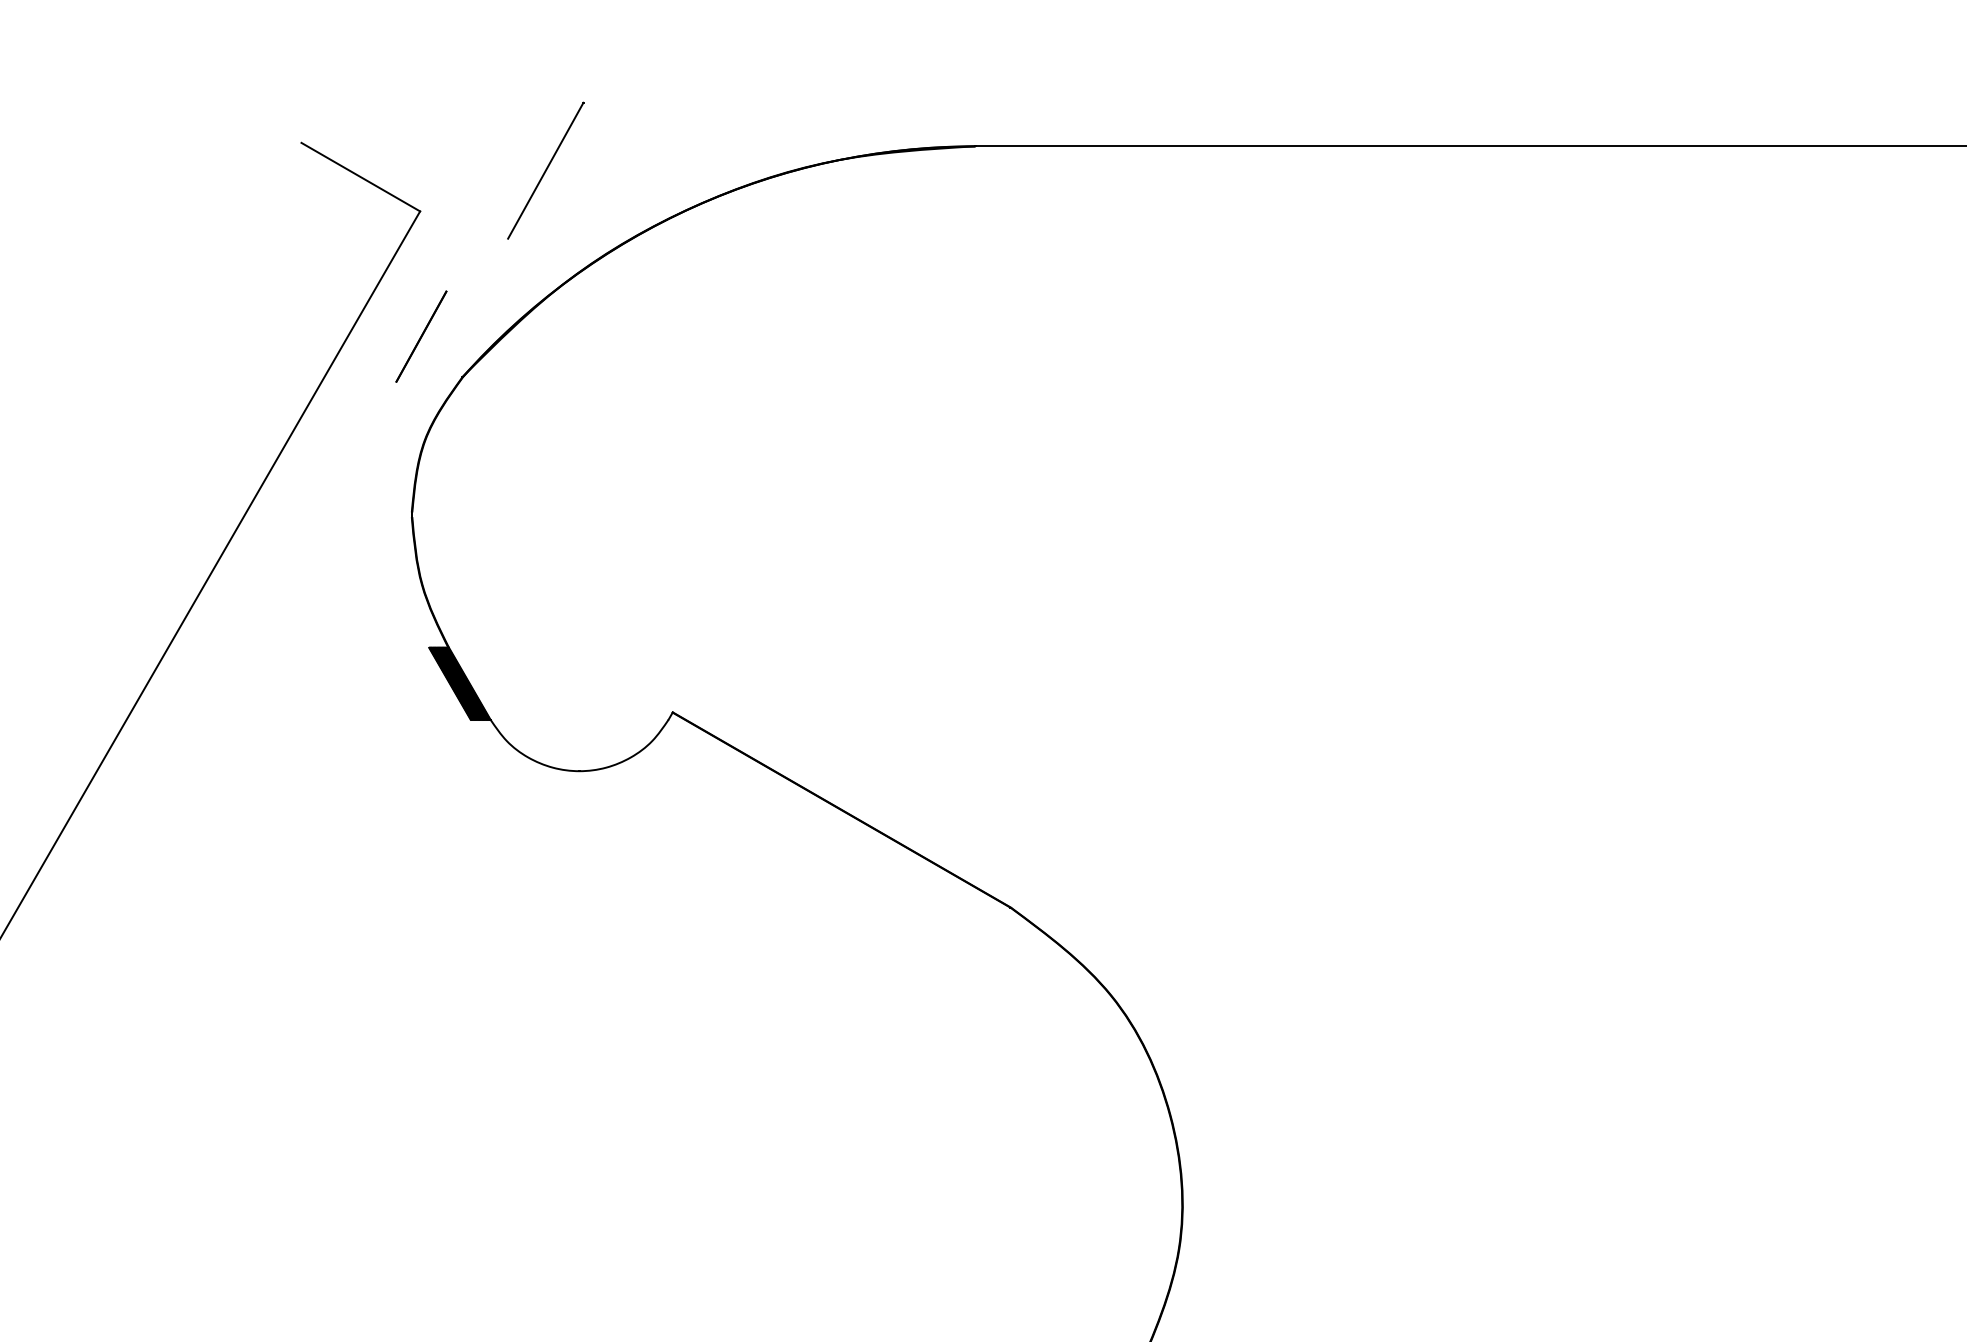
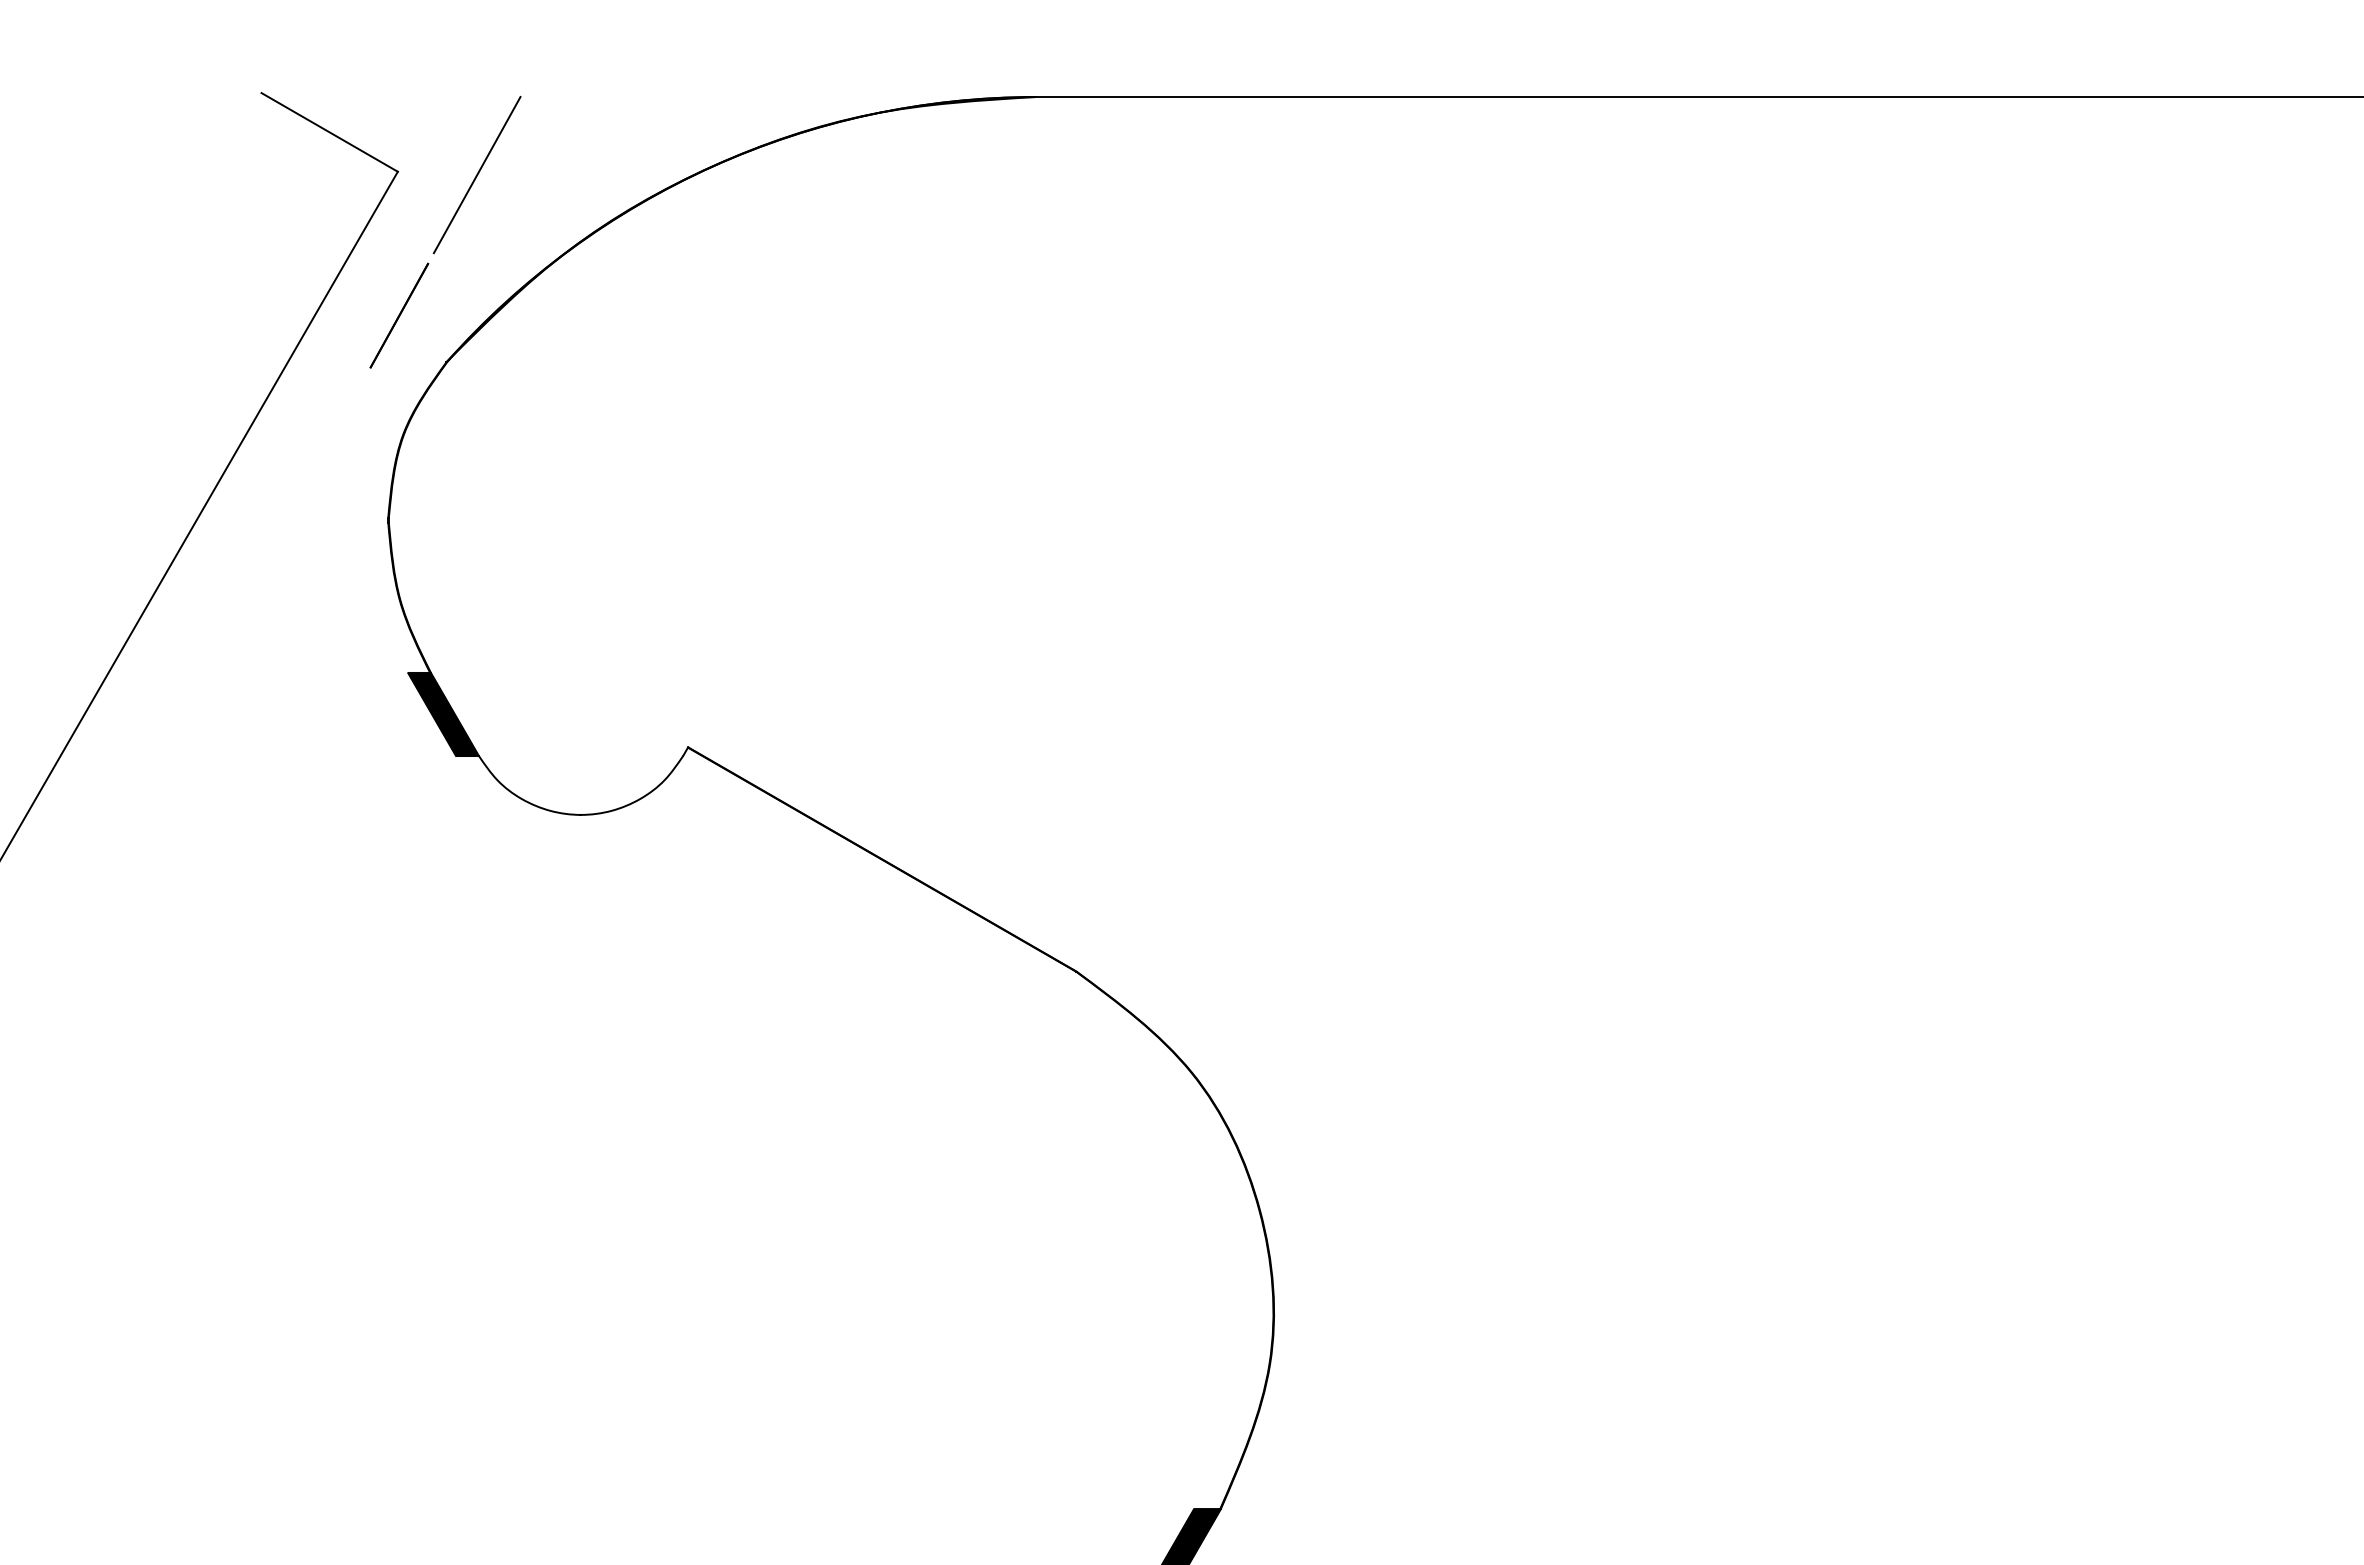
line: (545, 170) -> (476, 174), moved

